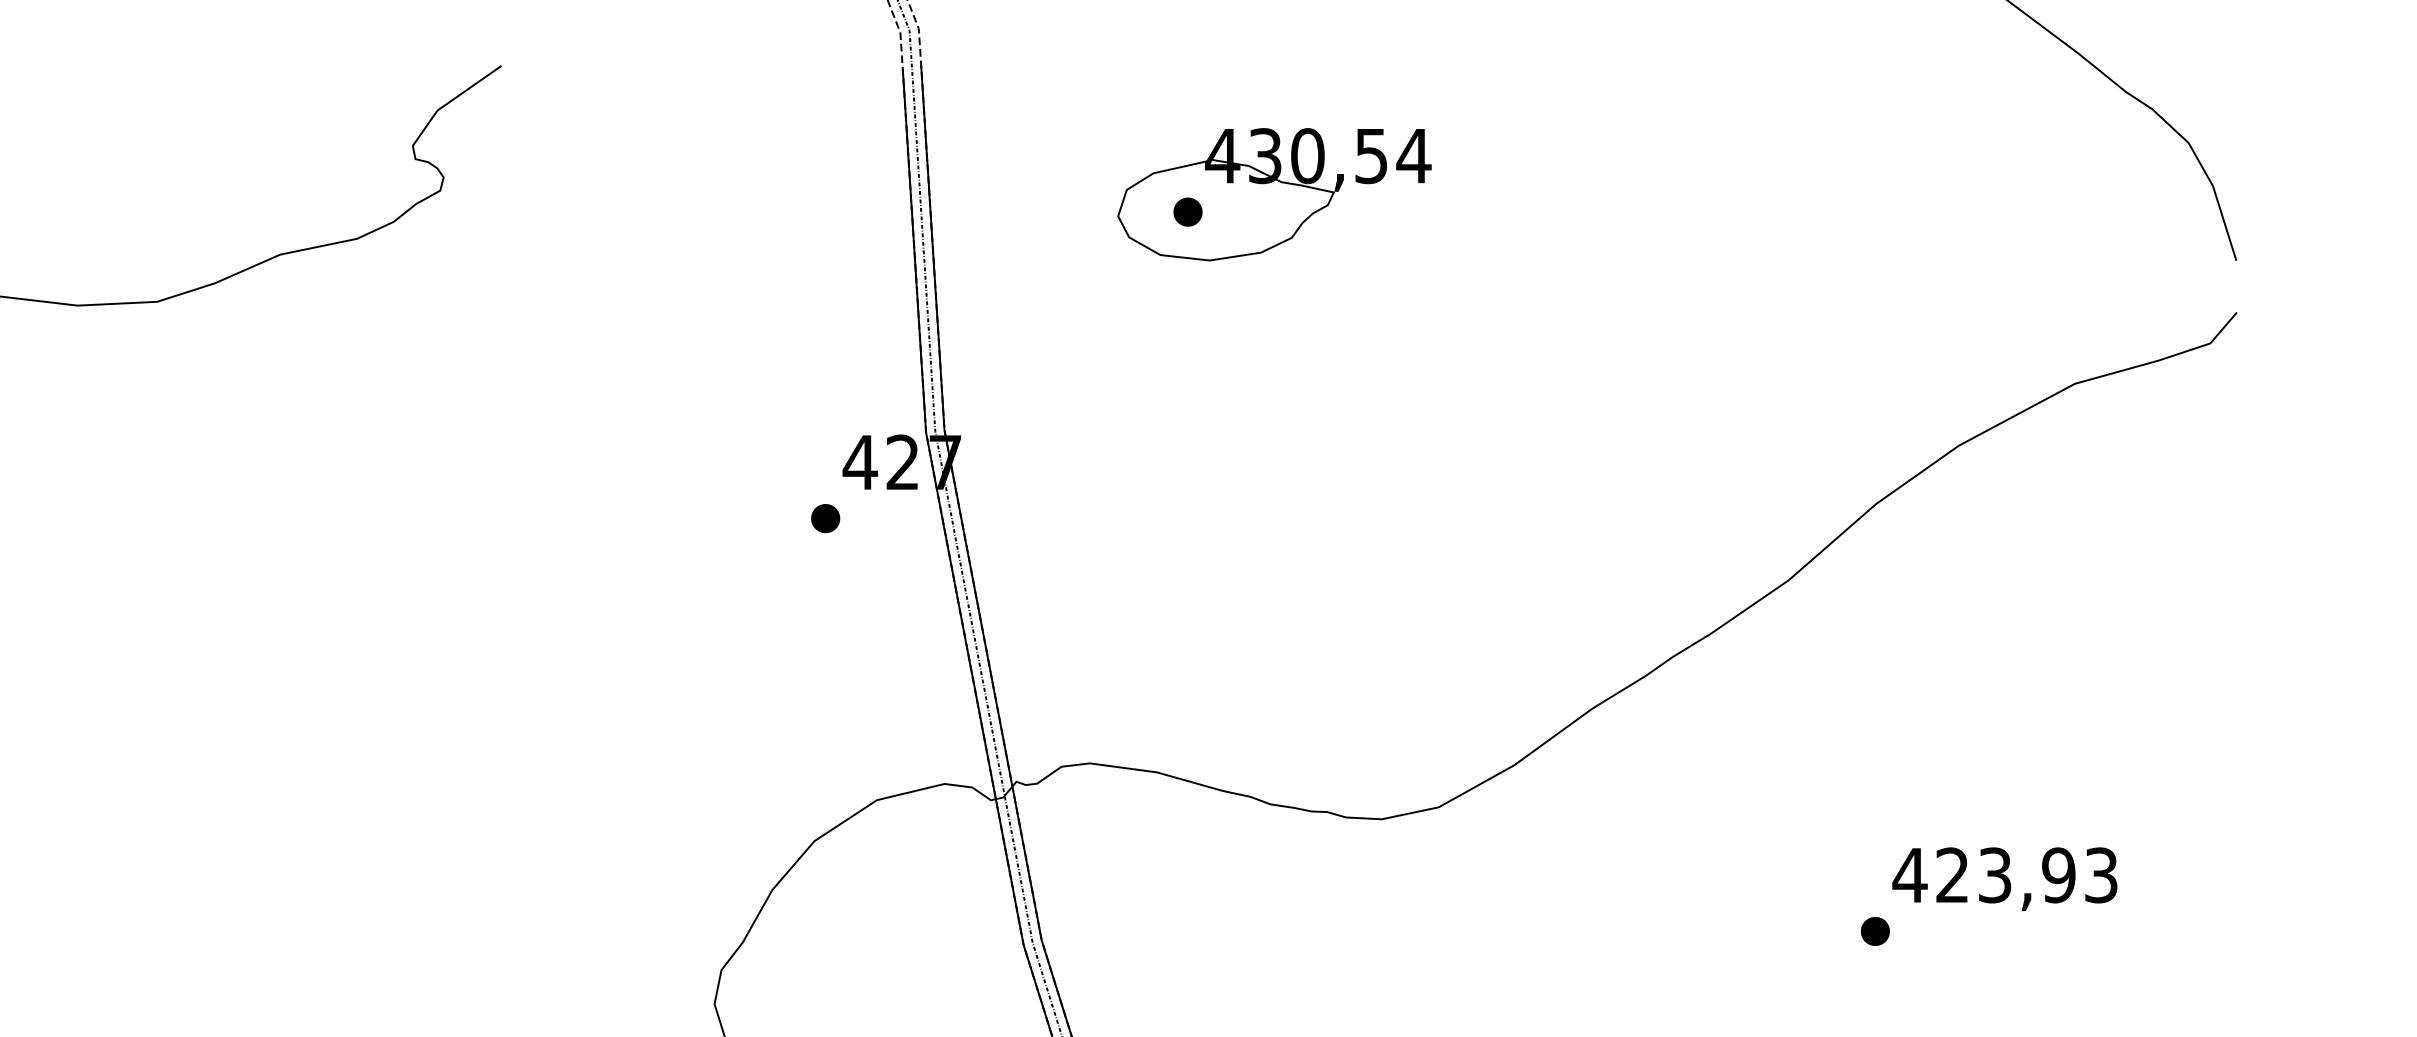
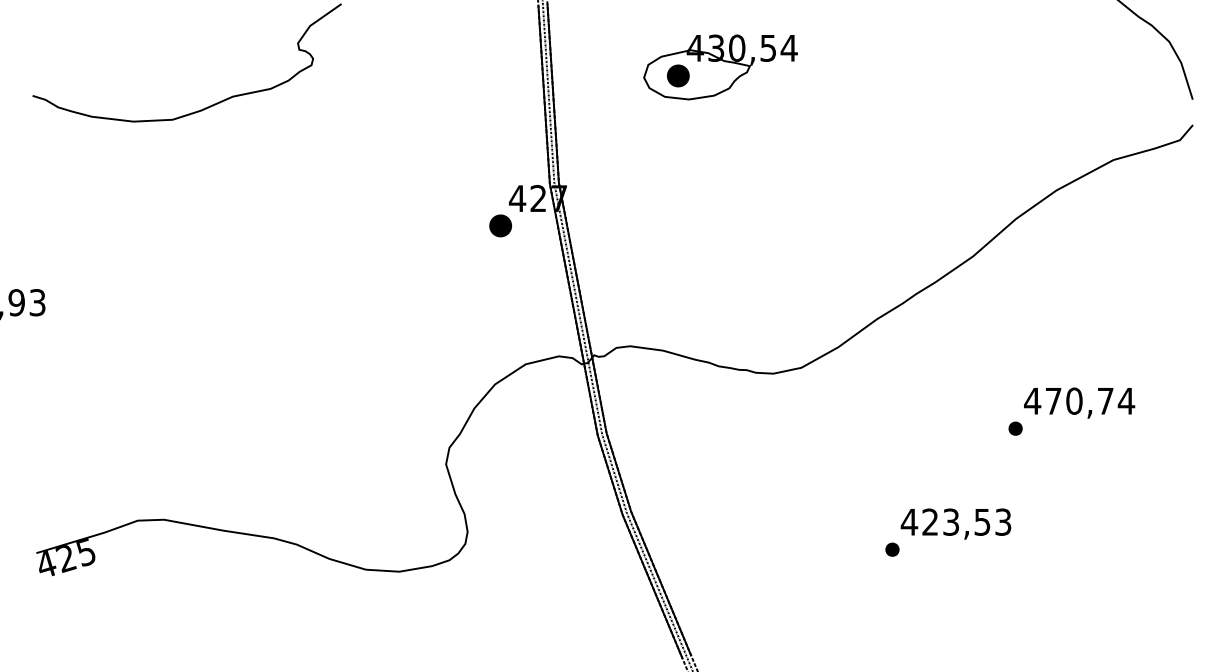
part: (1188, 211) -> (678, 75), size x1.6
part: (825, 519) -> (500, 226), size x1.6
text: (2027, 873) -> (1090, 400), 423,93 -> 470,74

